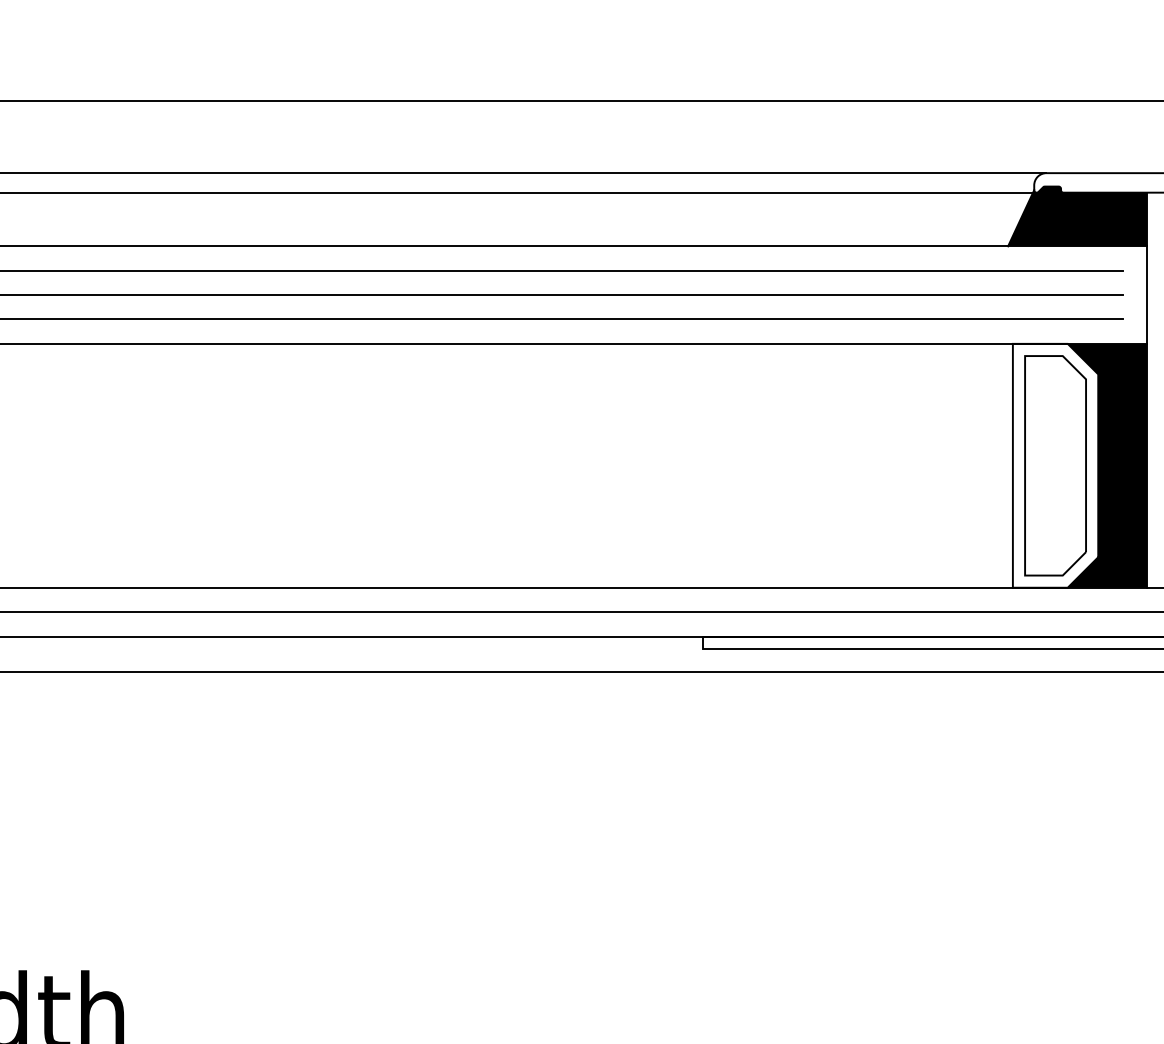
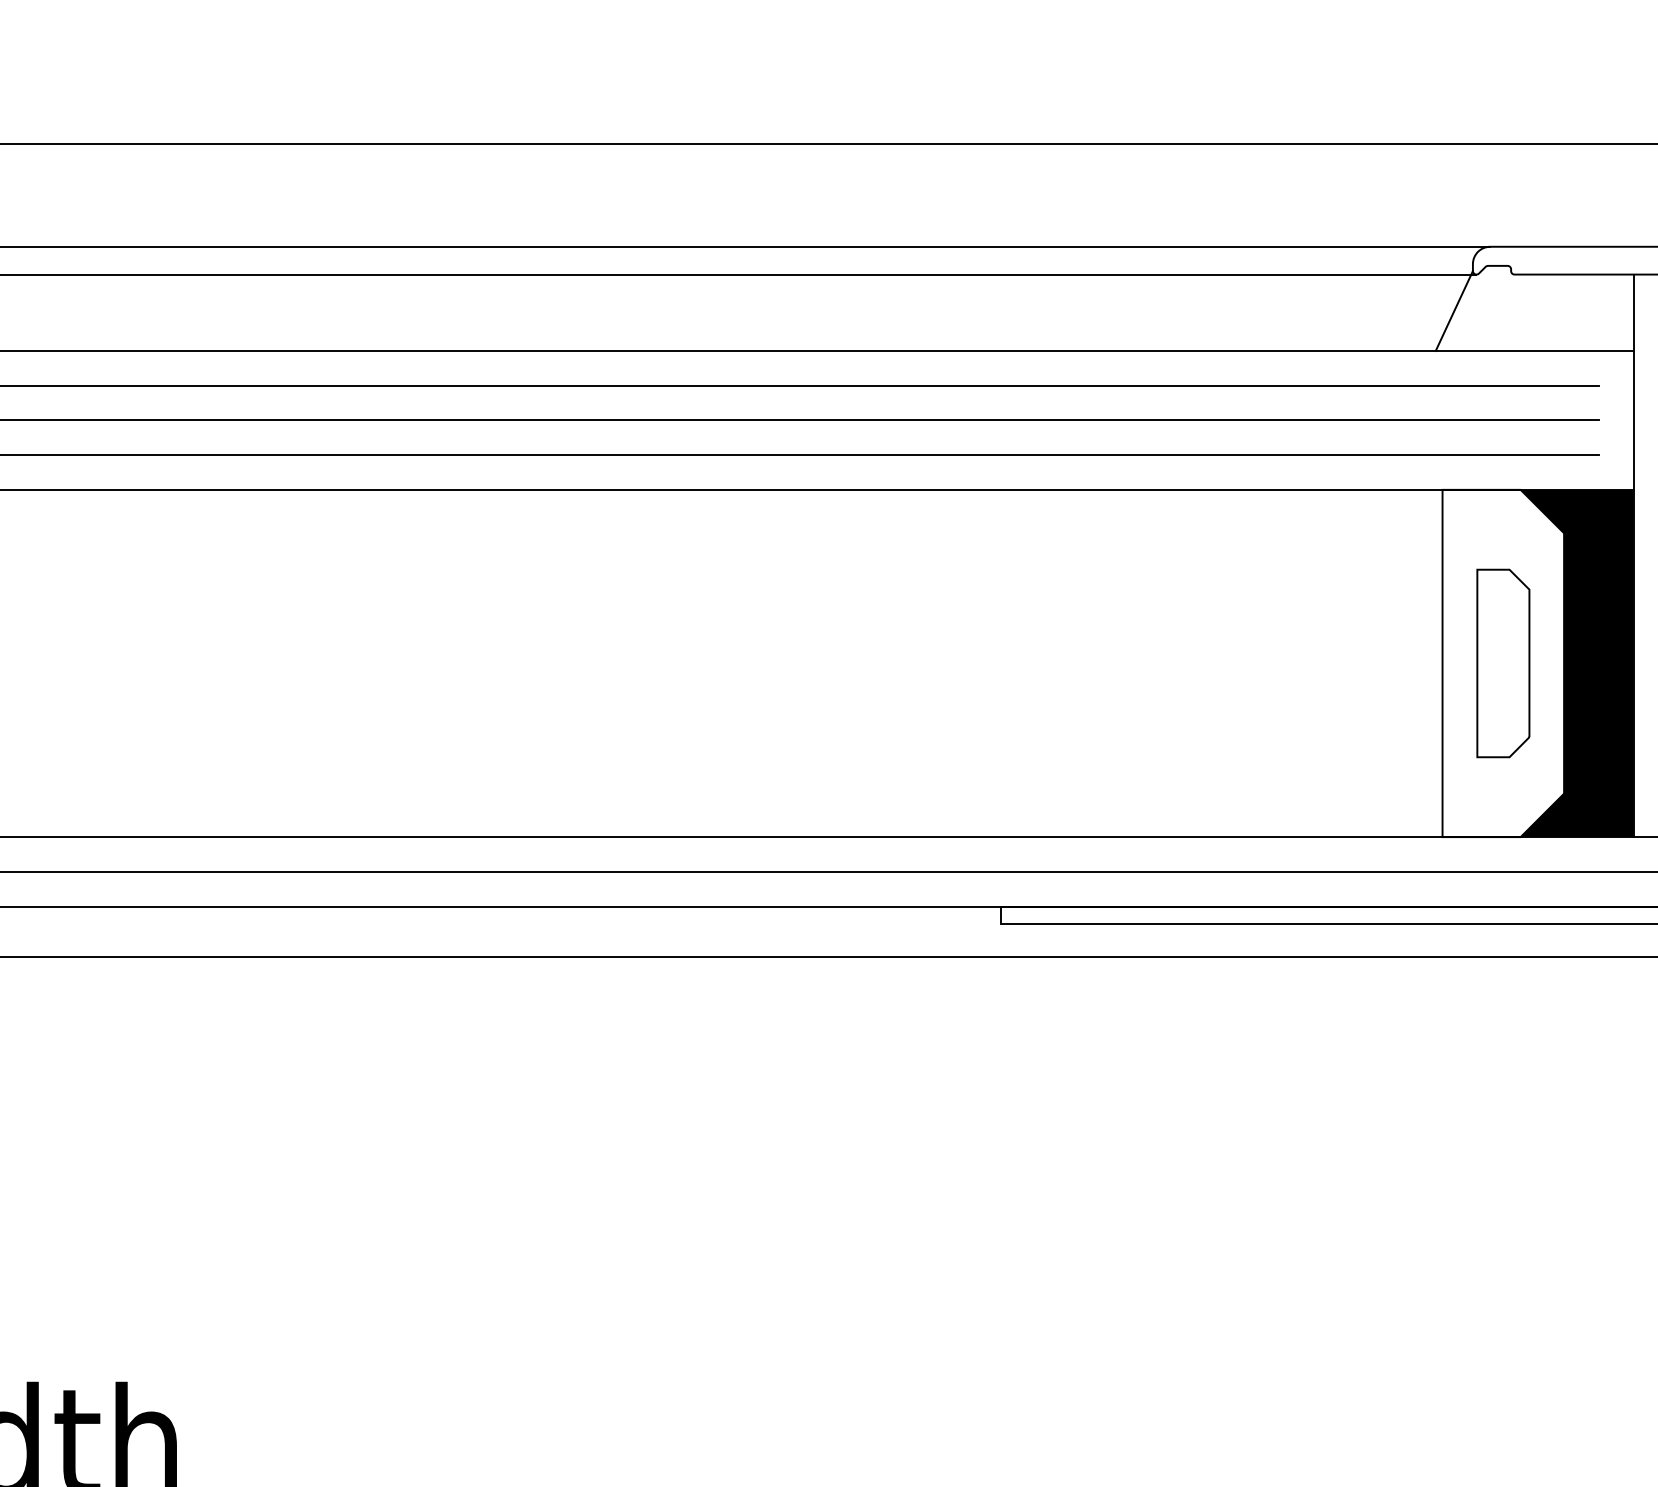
fill: (1077, 215) -> (1534, 307), removed
part: (1055, 465) -> (1503, 663), size x0.6

